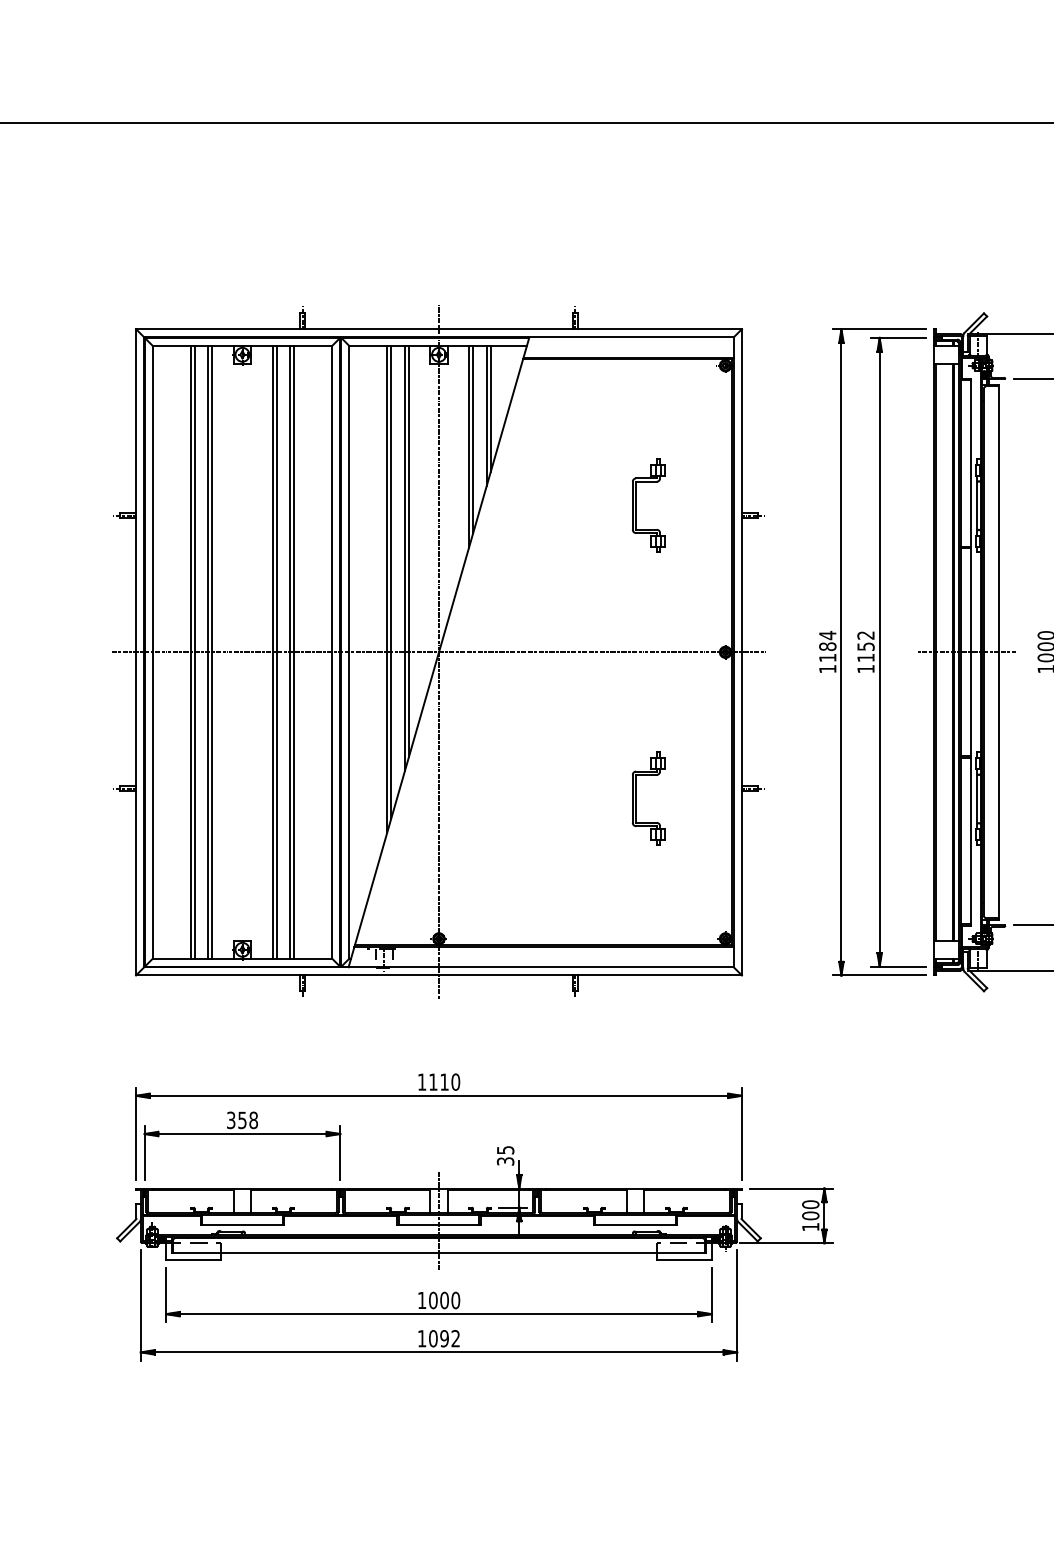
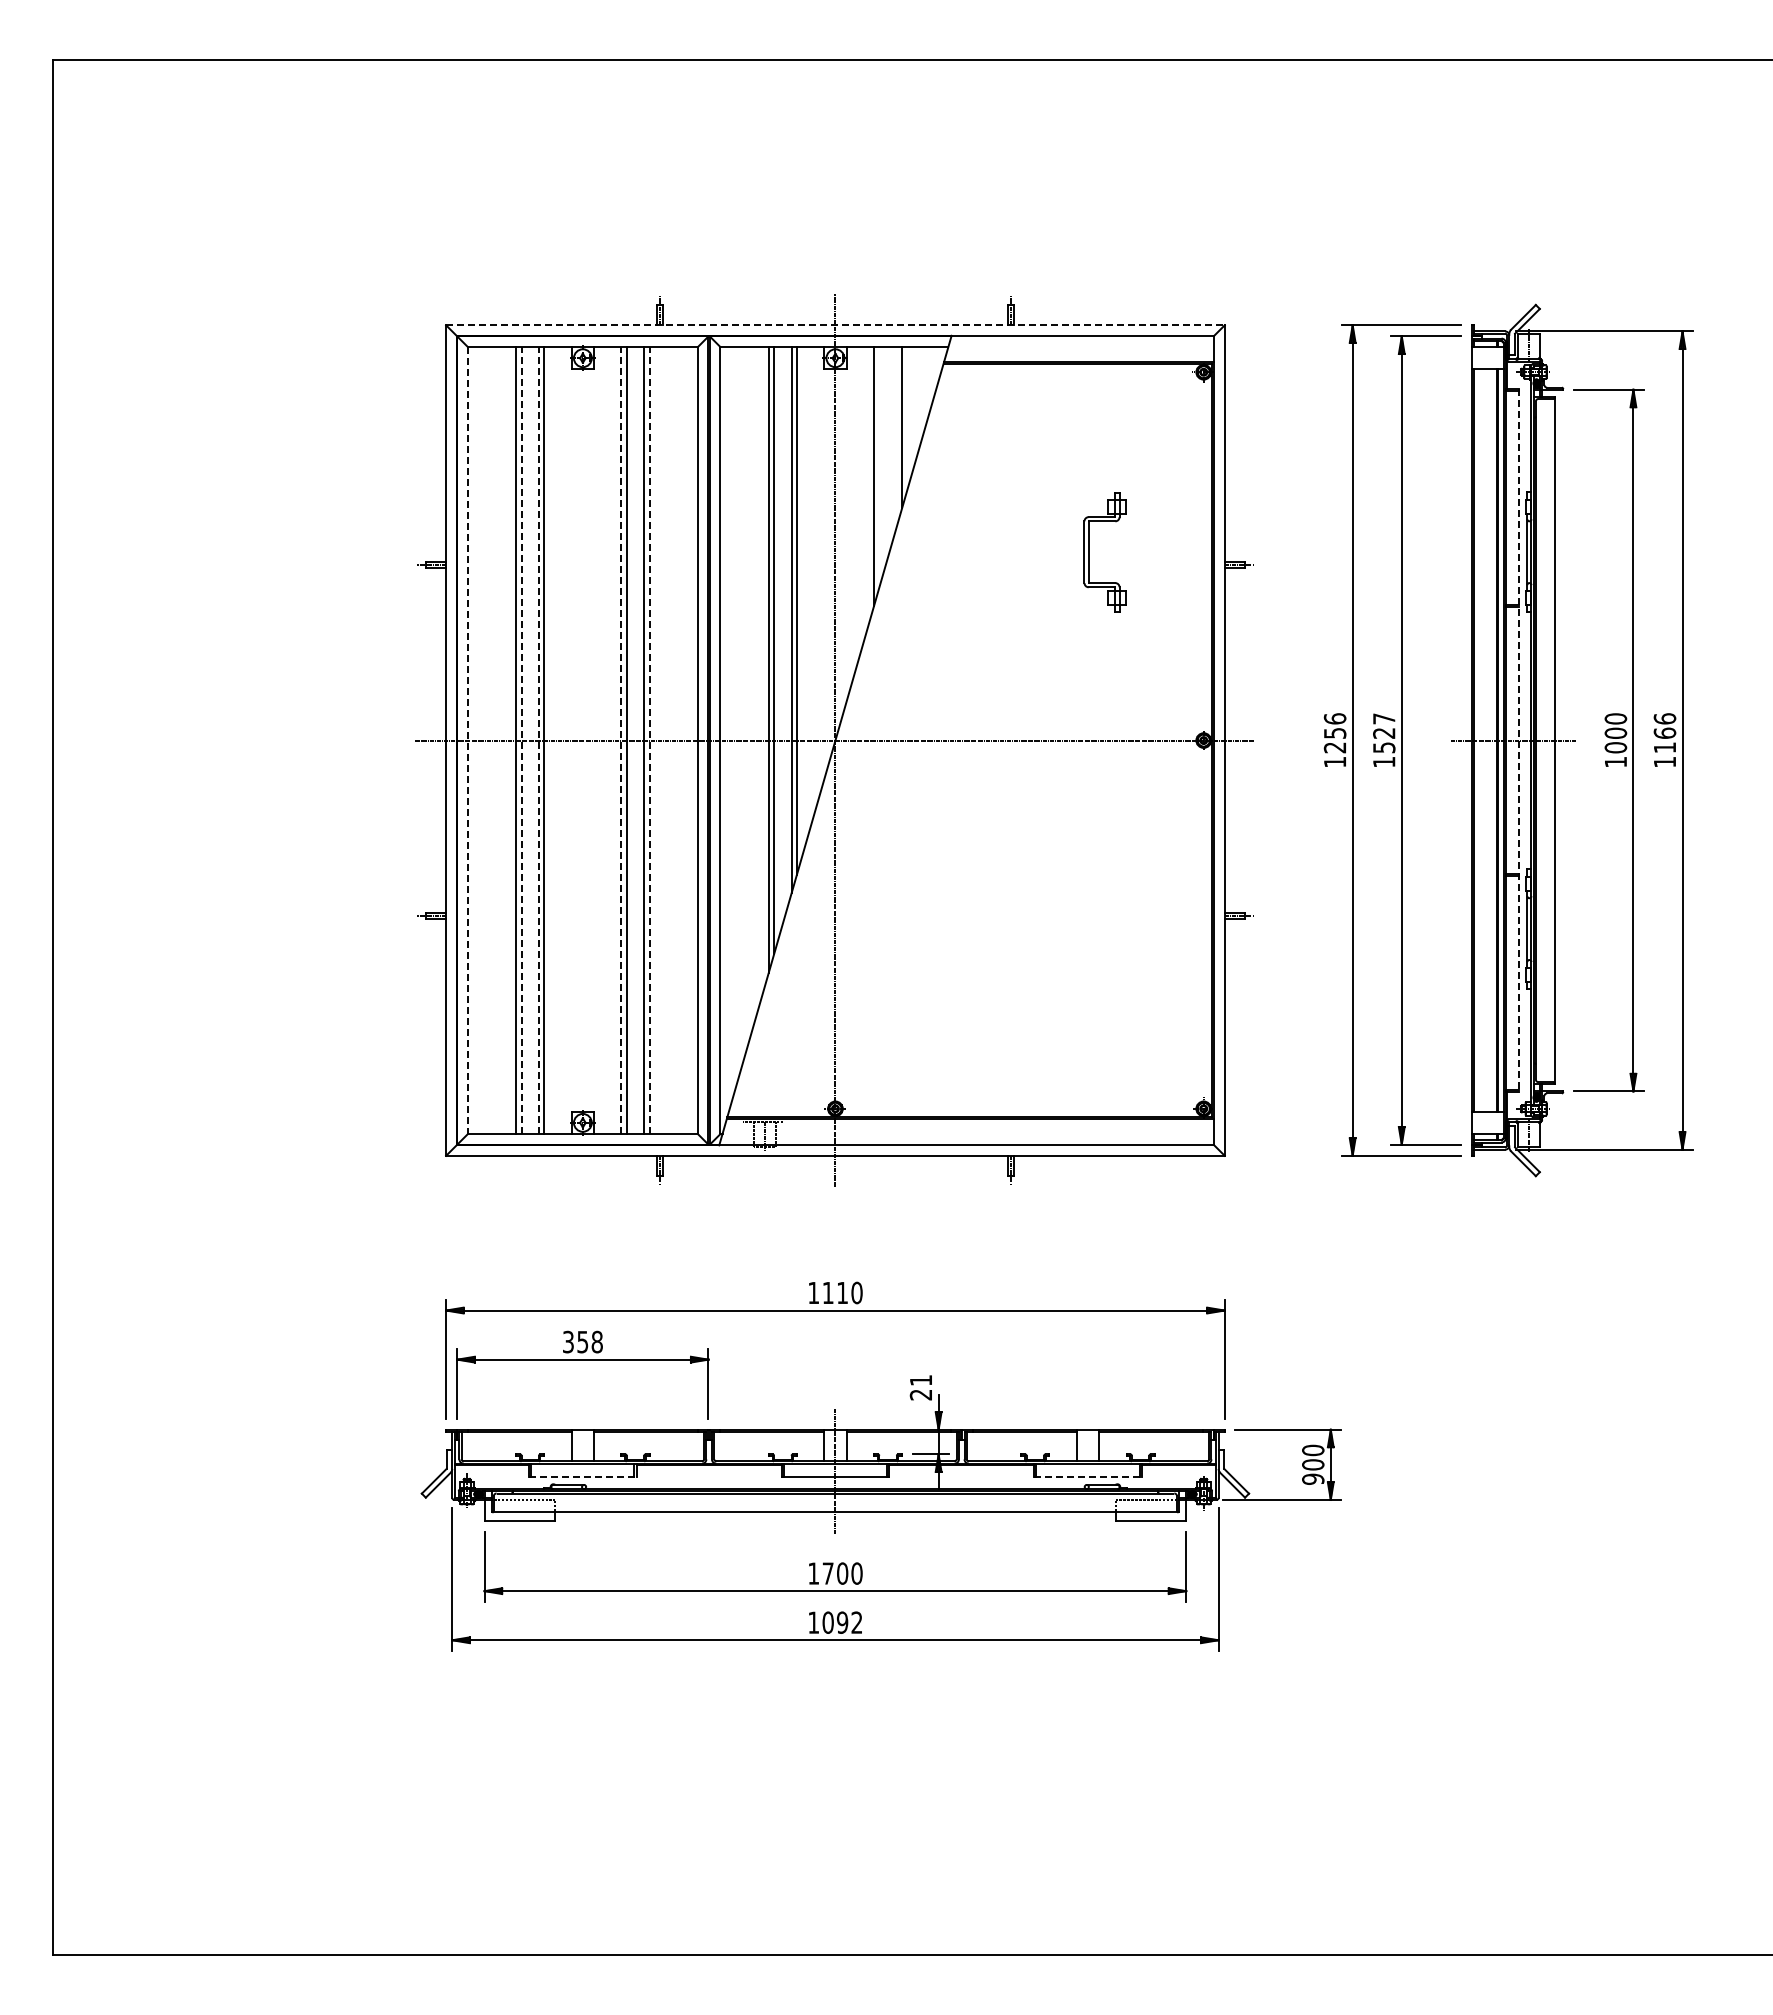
line: (439, 329) -> (835, 325), solid -> dashed
line: (486, 415) -> (896, 436), removed
line: (473, 439) -> (879, 467), removed
text: (827, 646) -> (1334, 733), 1184 -> 1256
text: (866, 646) -> (1384, 733), 1152 -> 1527
line: (152, 652) -> (467, 740), solid -> dashed
line: (194, 652) -> (521, 740), solid -> dashed
line: (208, 652) -> (539, 740), solid -> dashed
line: (272, 652) -> (621, 740), solid -> dashed
line: (294, 652) -> (649, 740), solid -> dashed
line: (971, 653) -> (1519, 741), solid -> dashed
part: (636, 798) -> (1089, 928), removed
text: (505, 1155) -> (921, 1387), 35 -> 21
line: (242, 1224) -> (582, 1476), solid -> dashed
line: (635, 1224) -> (1087, 1476), solid -> dashed
text: (810, 1226) -> (1313, 1478), 100 -> 900
text: (432, 1300) -> (827, 1573), 1000 -> 1700

